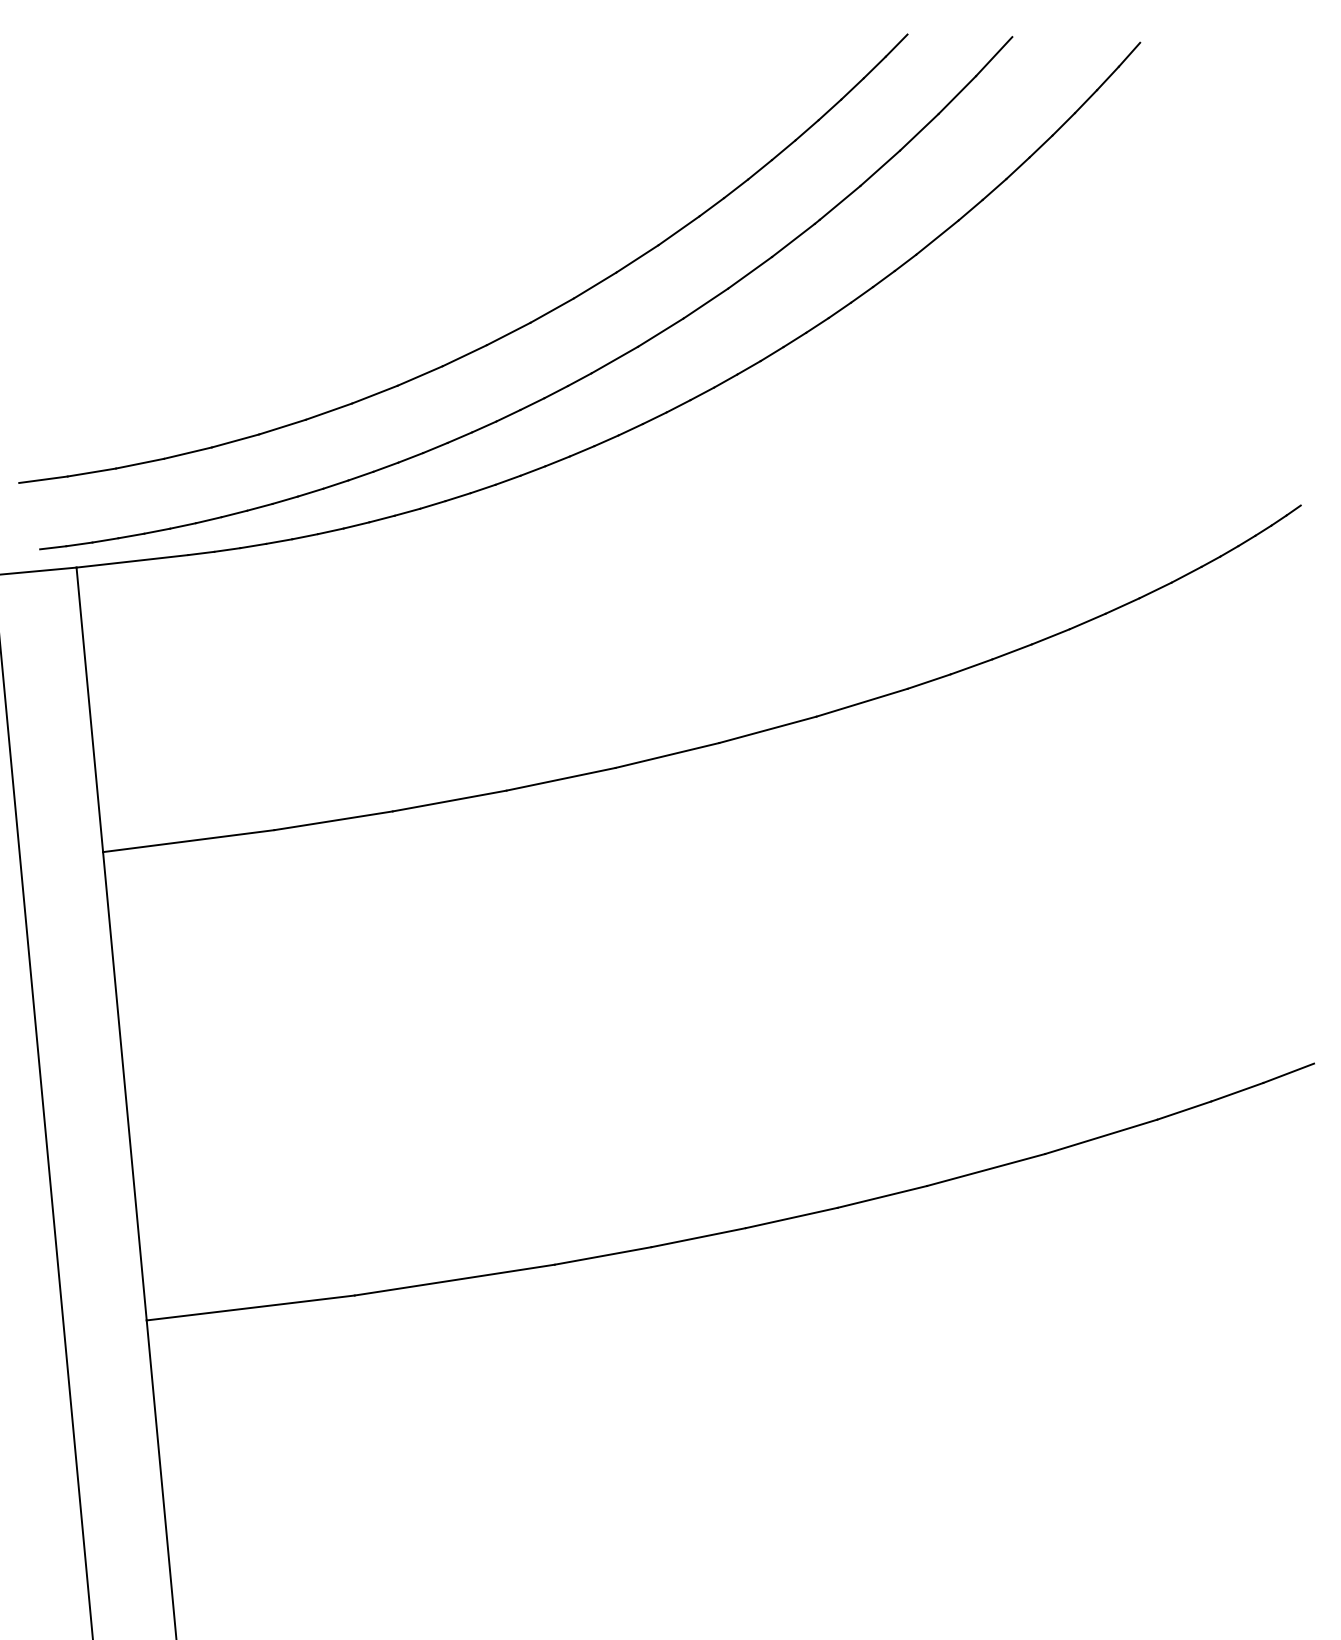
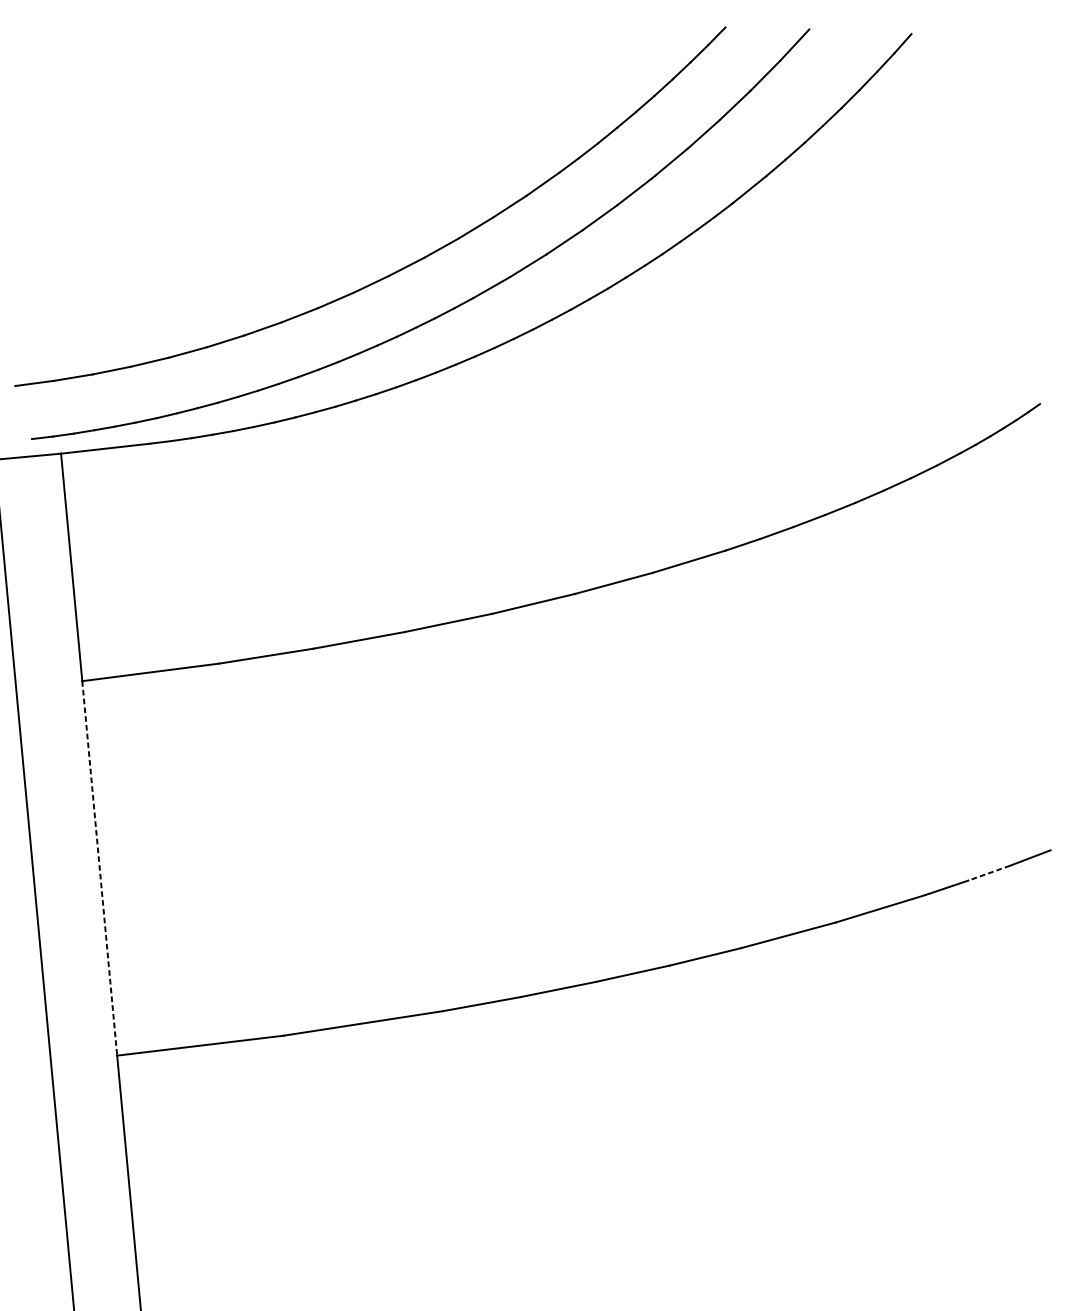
line: (124, 1086) -> (99, 868), solid -> dashed
line: (1237, 1092) -> (989, 873), solid -> dashed

